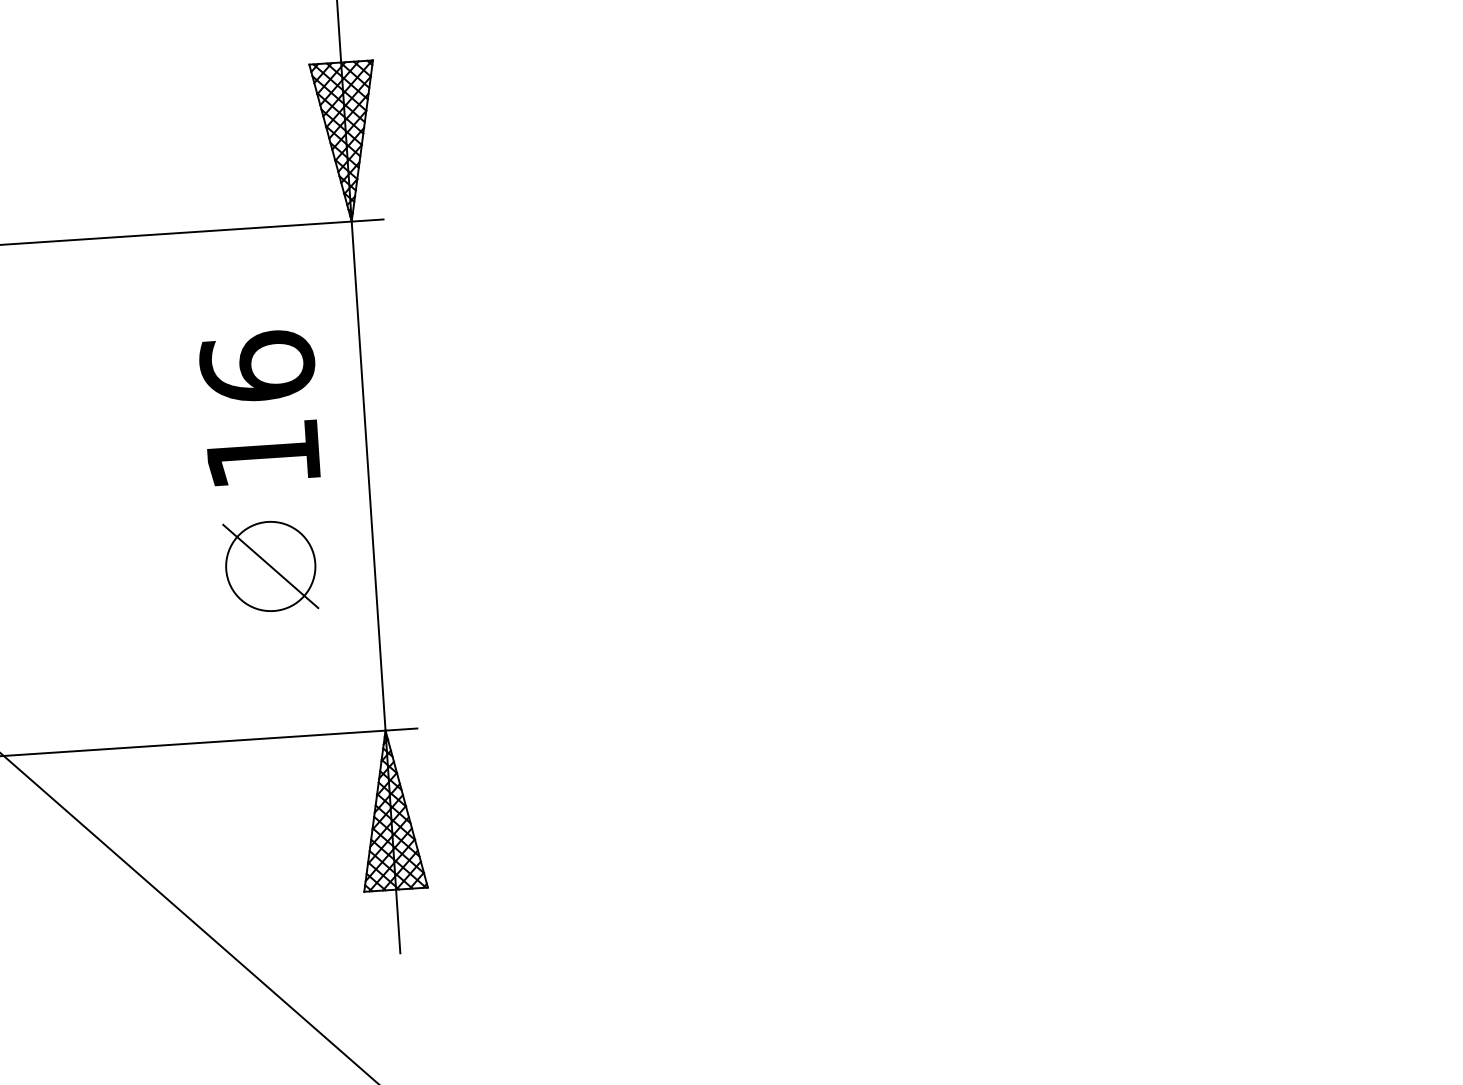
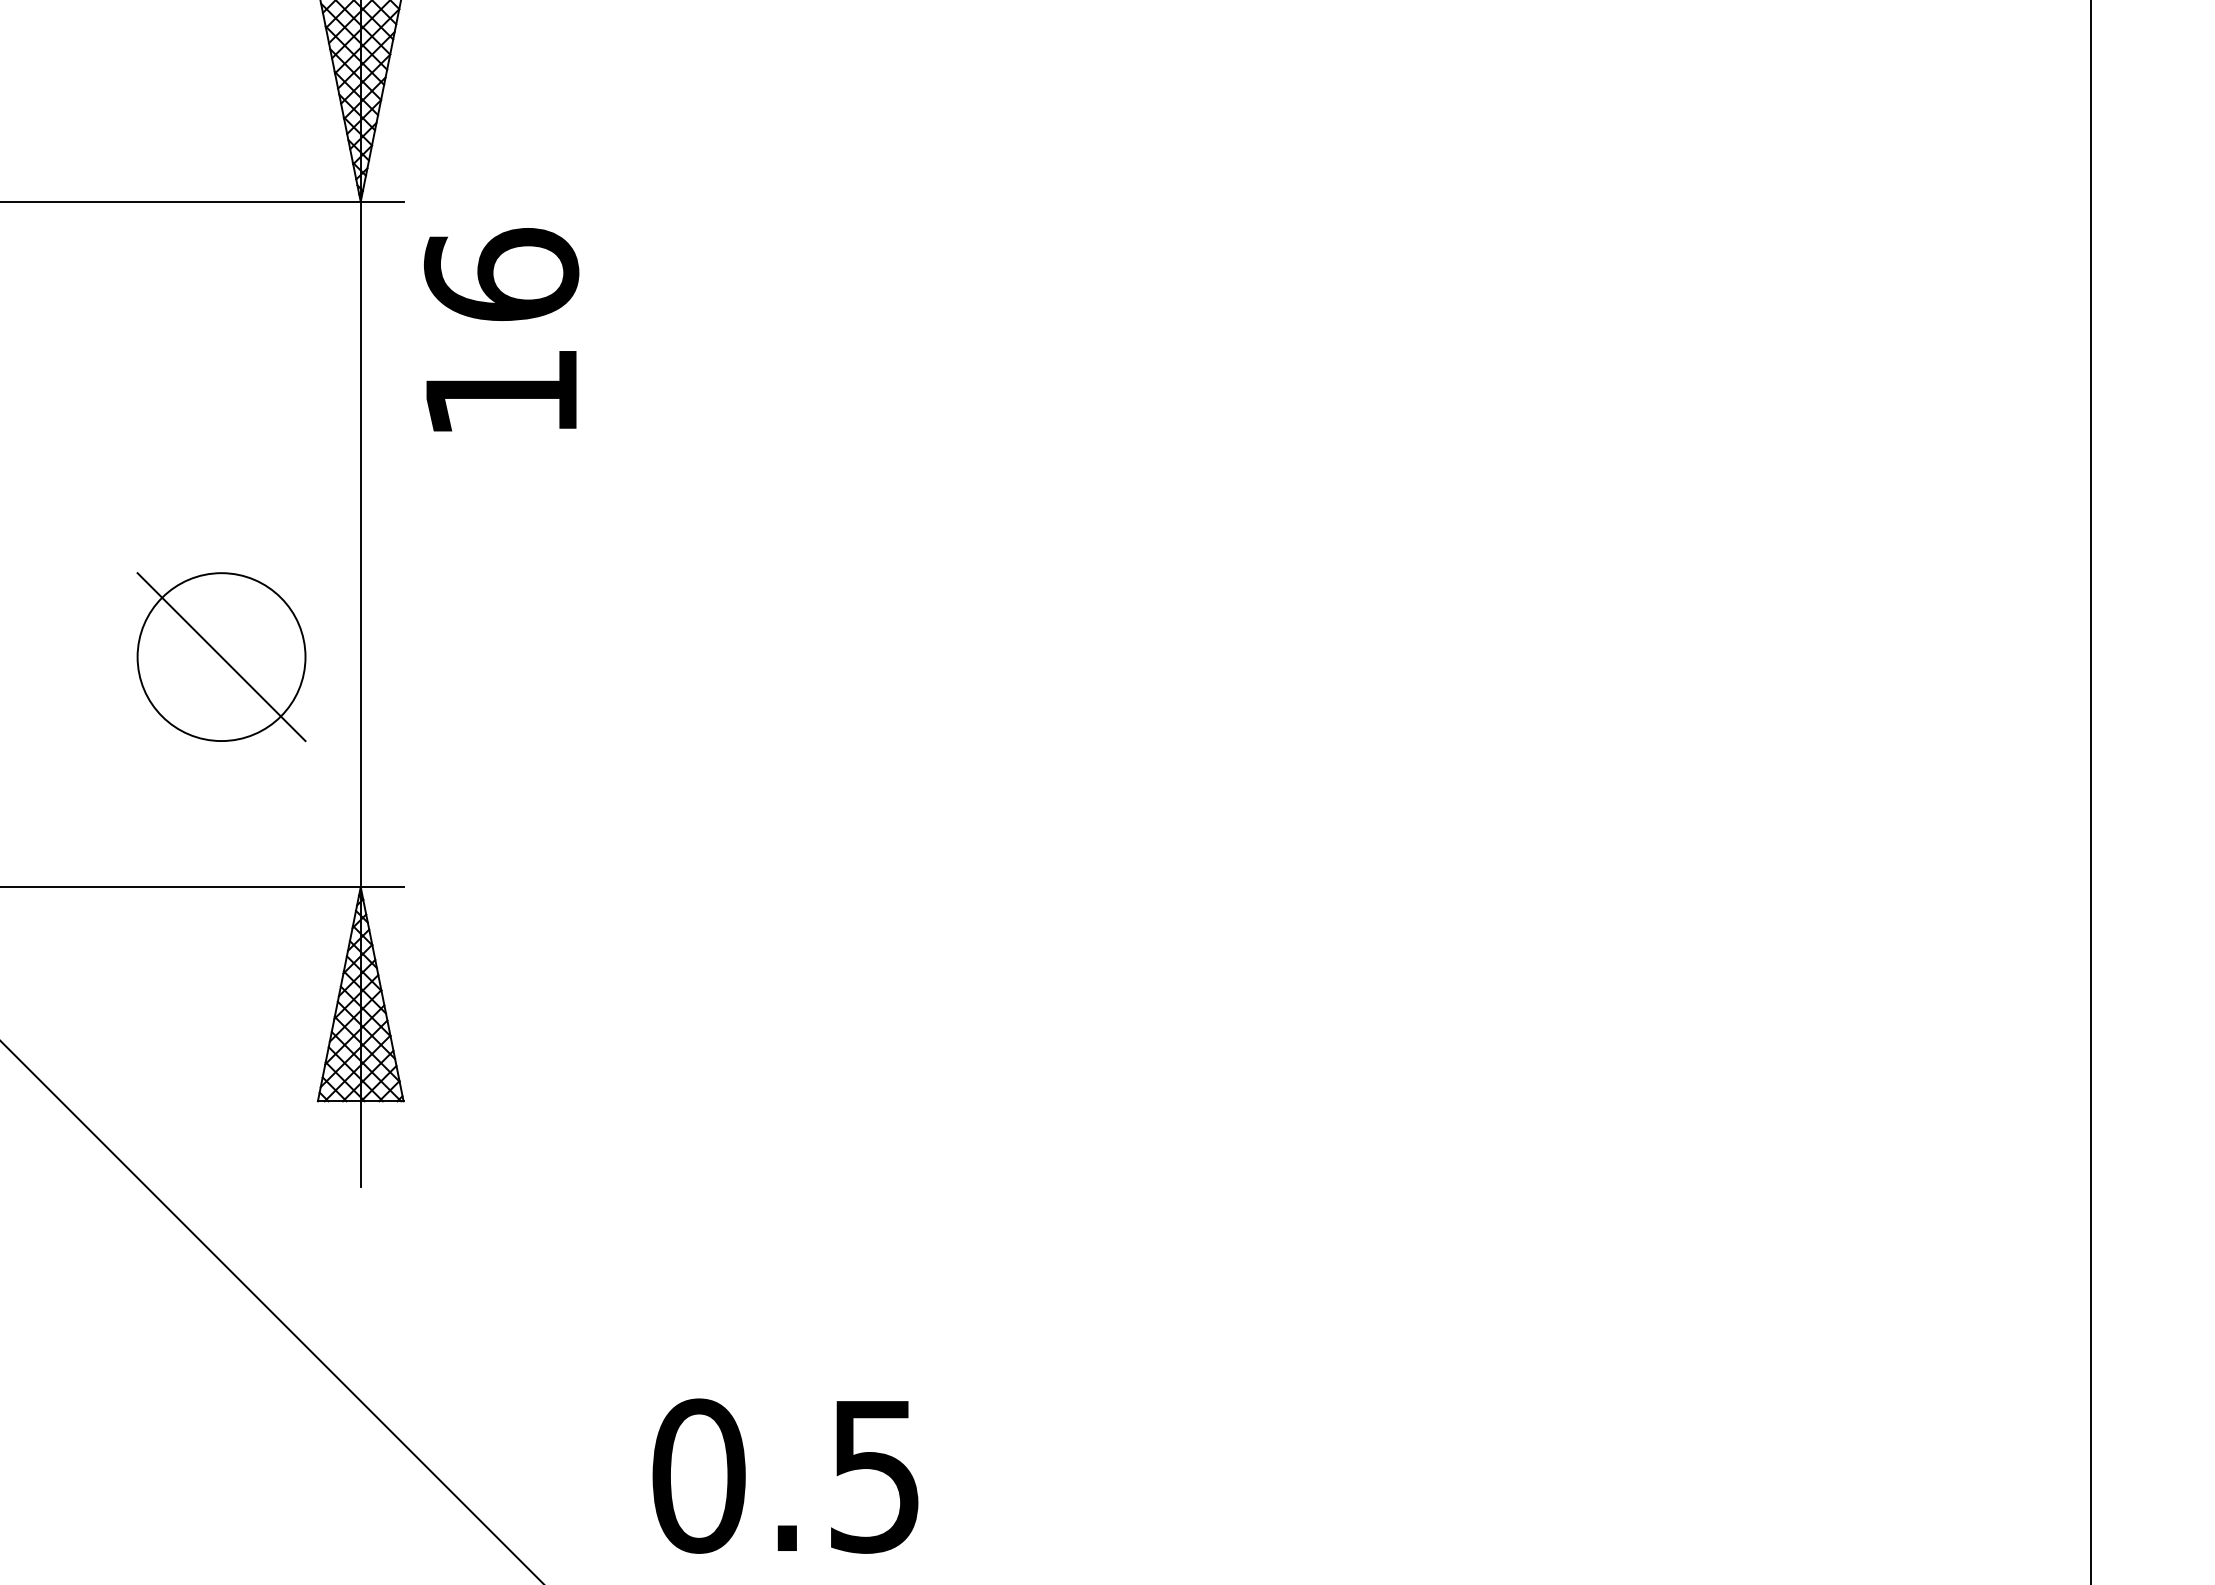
text: (260, 407) -> (501, 329), moved
part: (270, 566) -> (221, 656), size x1.4

